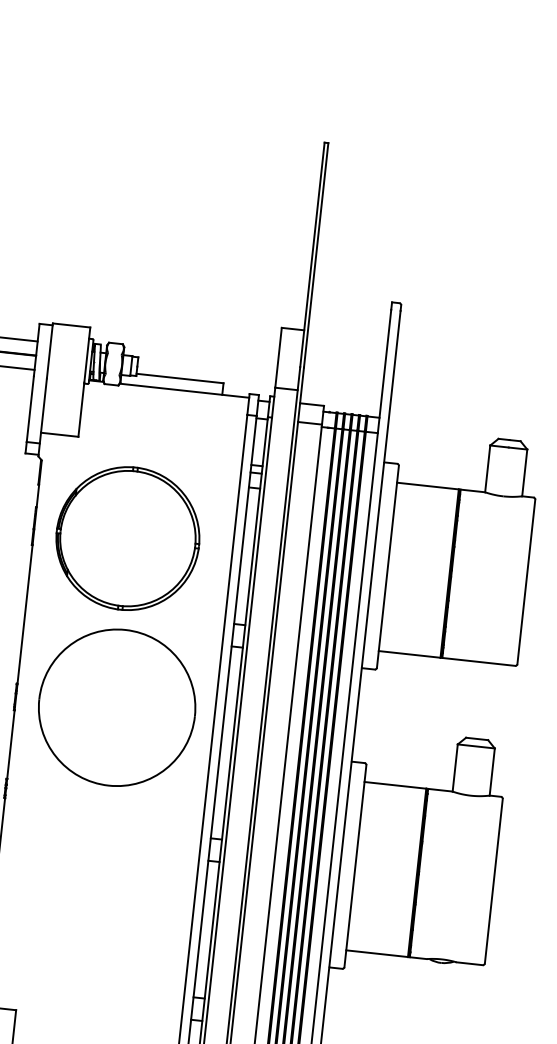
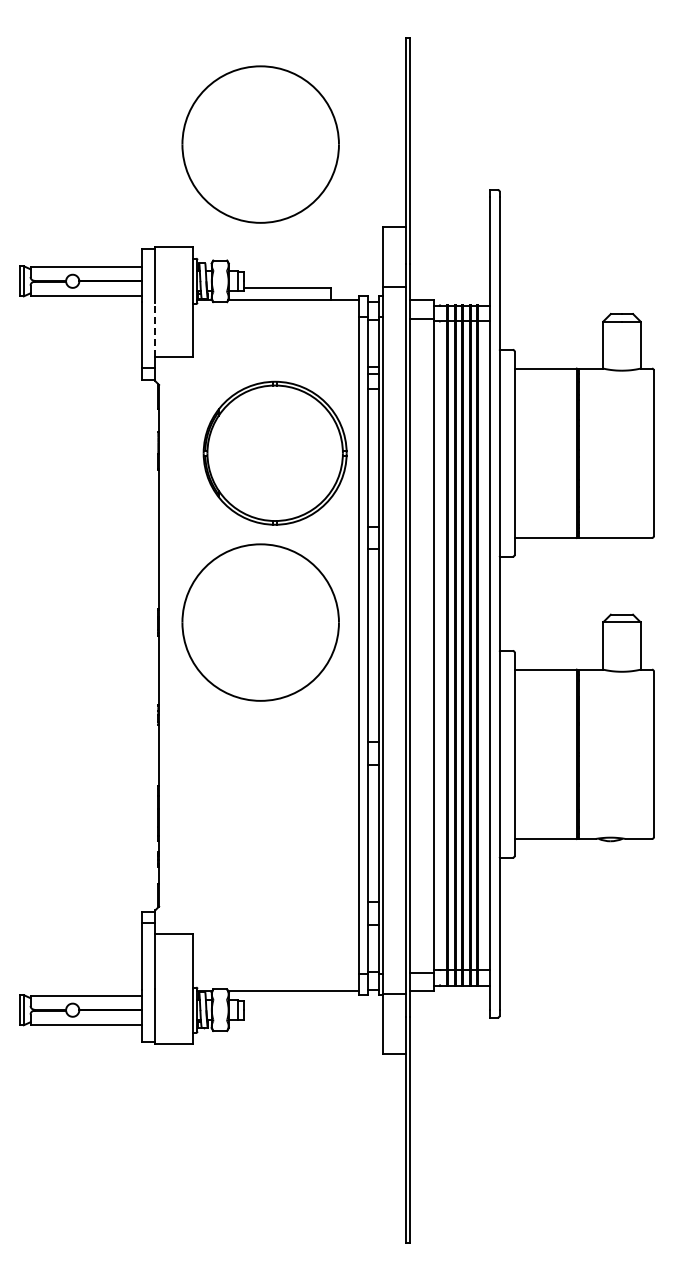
part: (168, 232) -> (260, 144), added
line: (44, 405) -> (155, 329), solid -> dashed
part: (127, 537) -> (274, 452), moved

